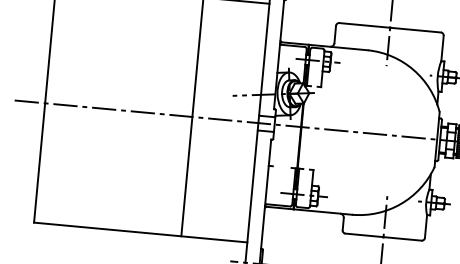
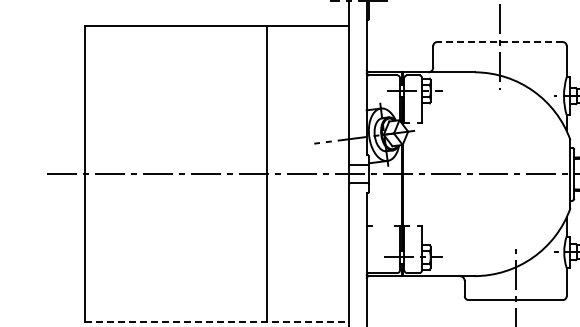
line: (390, 28) -> (500, 42), solid -> dashed
line: (141, 232) -> (217, 322), solid -> dashed

